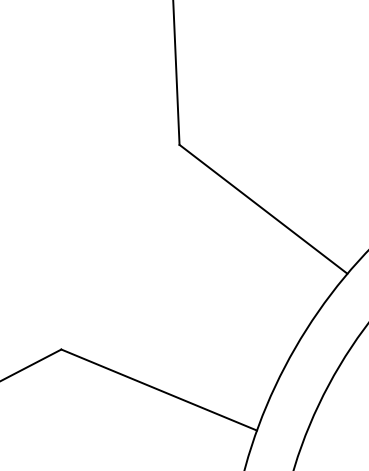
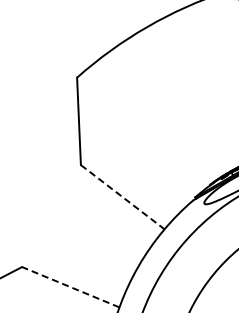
line: (263, 209) -> (122, 197), solid -> dashed
line: (158, 390) -> (70, 287), solid -> dashed

